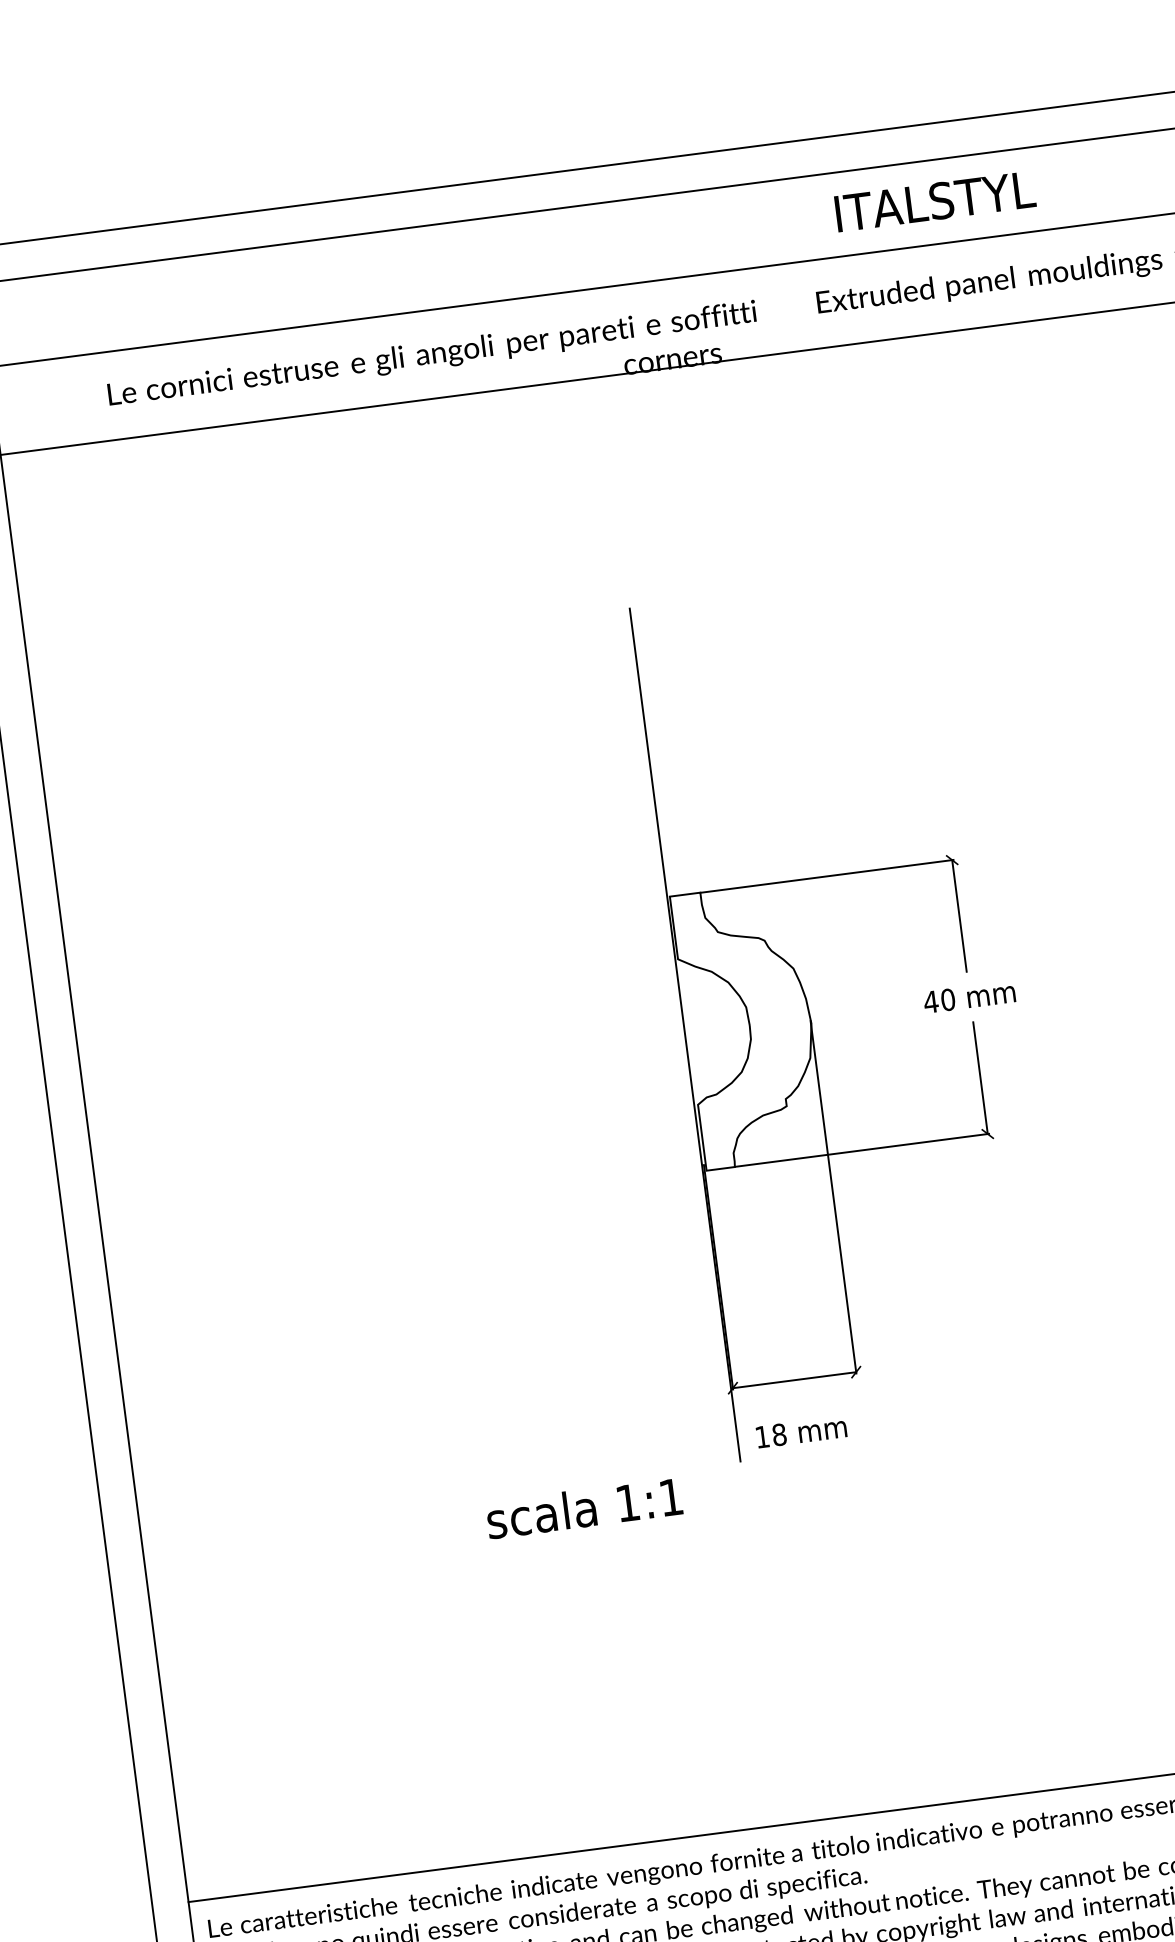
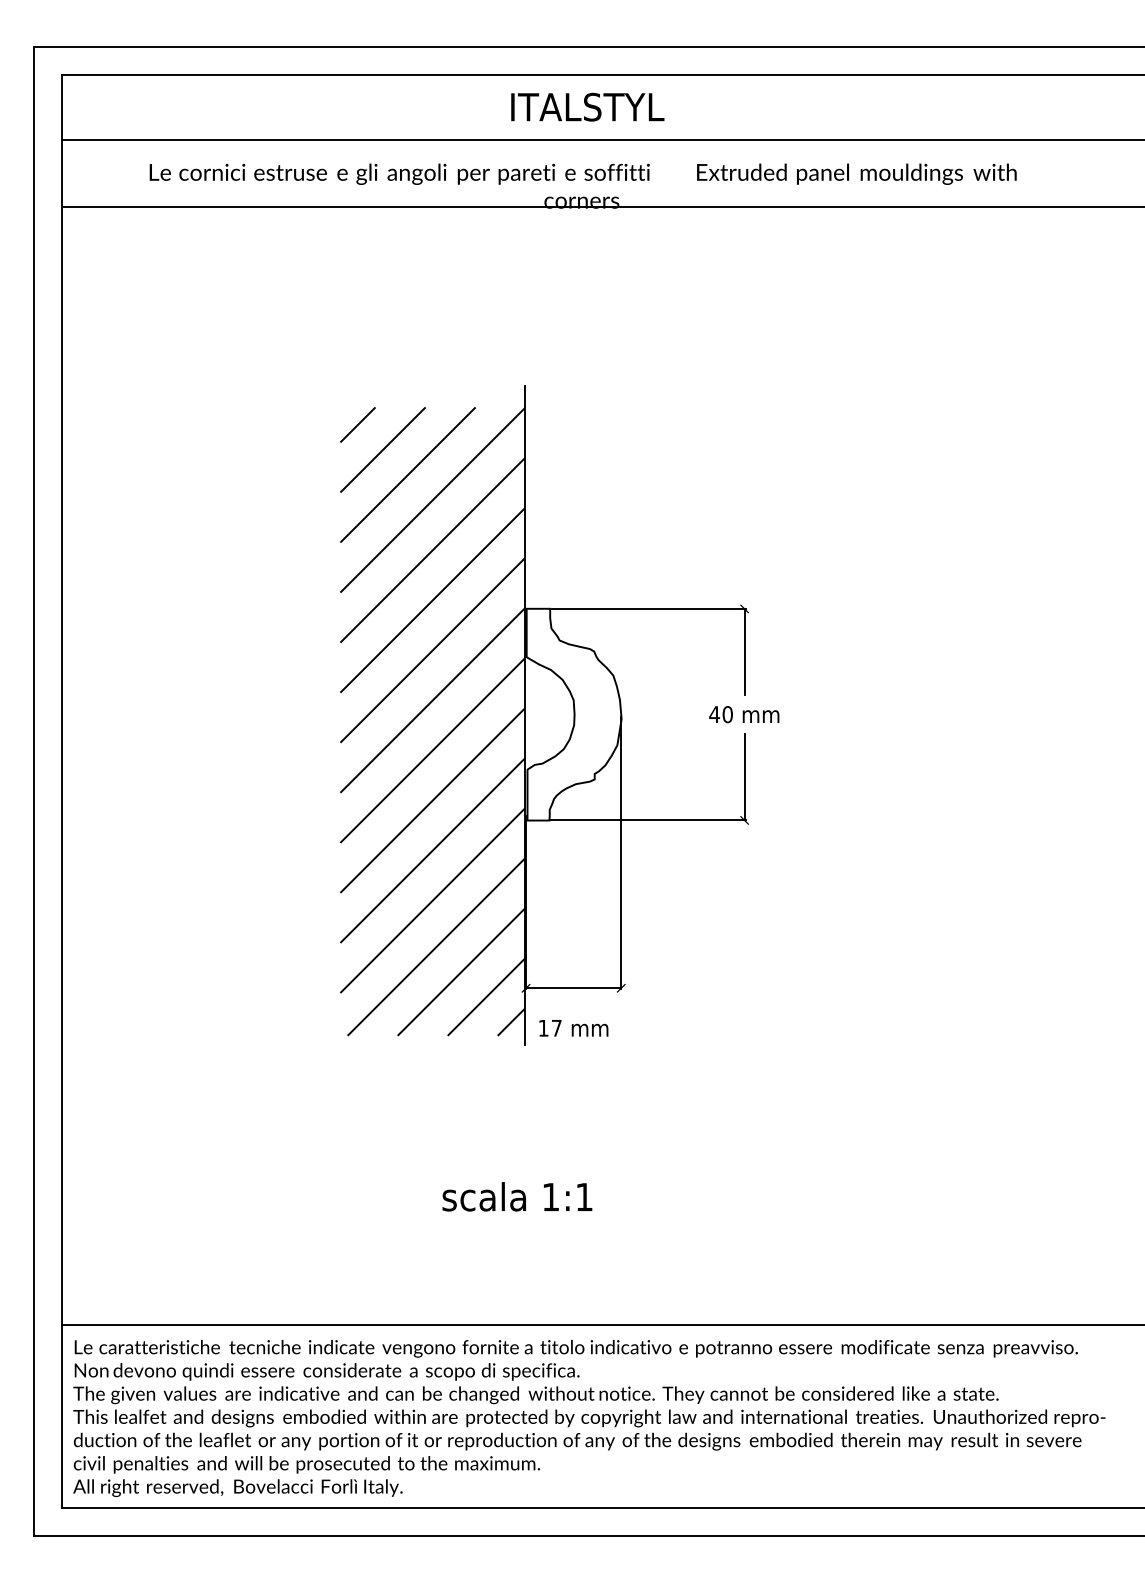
text: (934, 200) -> (587, 106), moved
hatch: (566, 1058) -> (432, 721), added
text: (778, 1433) -> (556, 1027), 18 -> 17
text: (584, 1507) -> (517, 1196), moved

